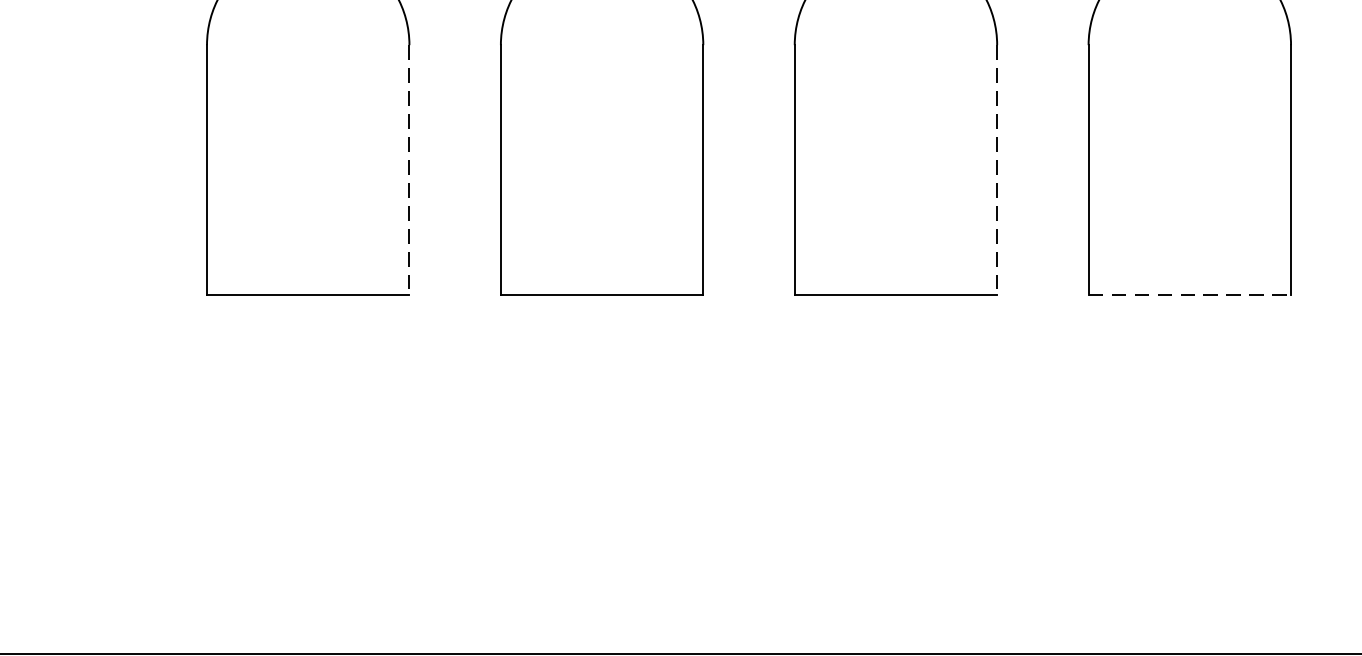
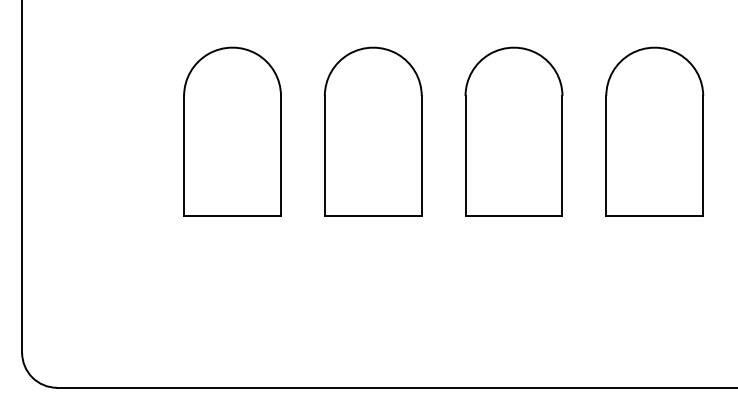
line: (410, 169) -> (281, 155), dashed -> solid
line: (997, 169) -> (562, 155), dashed -> solid
line: (1191, 294) -> (655, 215), dashed -> solid

